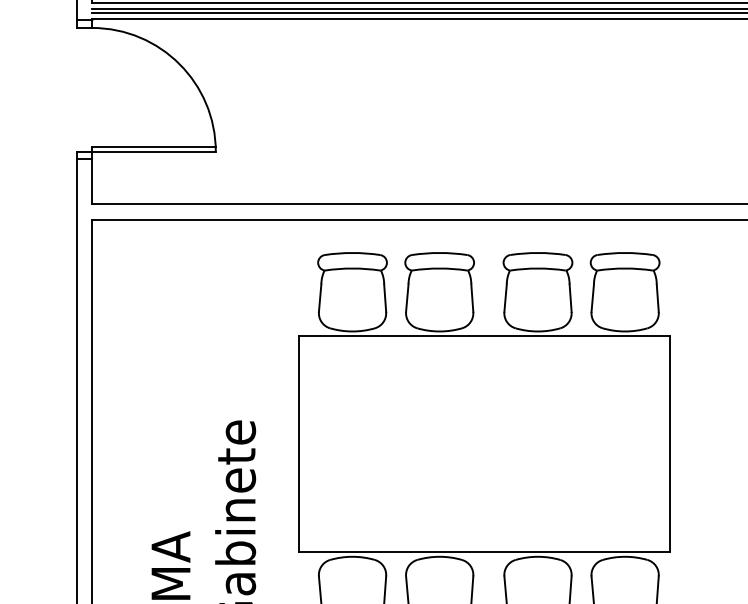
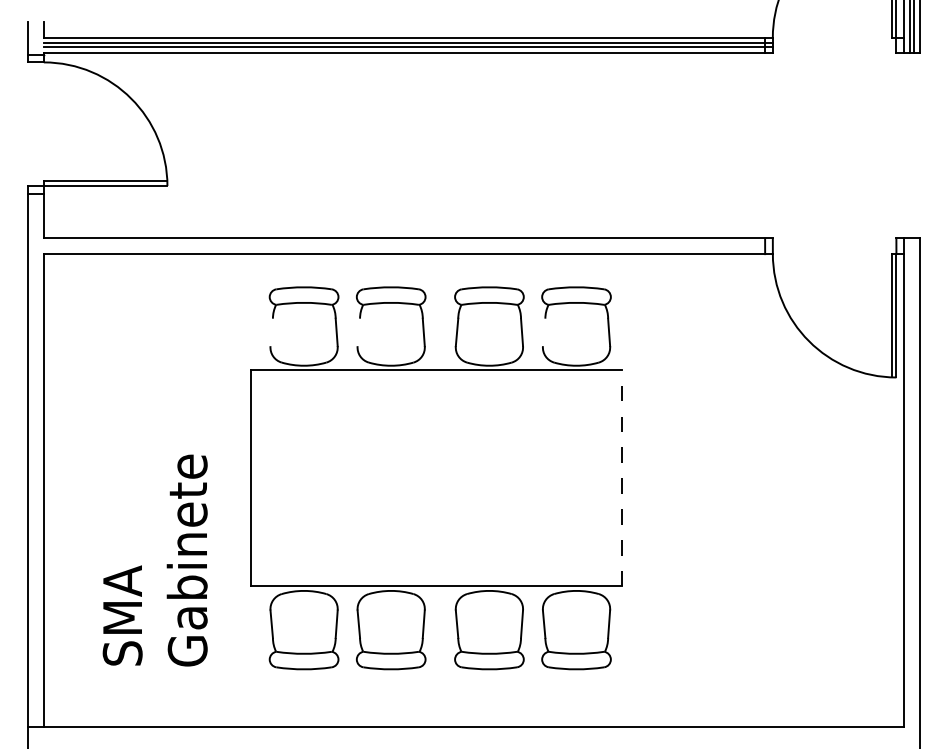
line: (319, 298) -> (271, 332), removed
line: (406, 298) -> (358, 332), removed
line: (592, 298) -> (543, 332), removed
line: (670, 443) -> (621, 477), solid -> dashed

